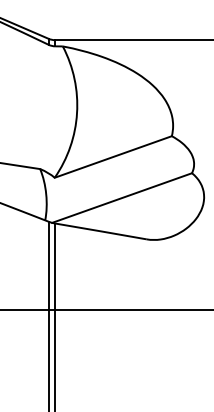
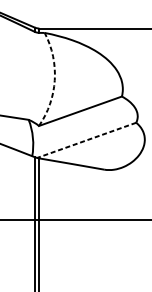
arc: (77, 113) -> (55, 80), solid -> dashed
line: (121, 198) -> (86, 140), solid -> dashed

